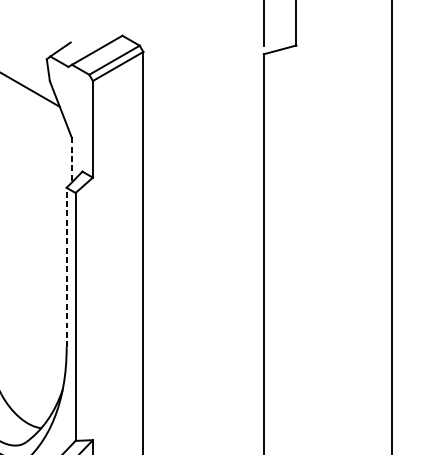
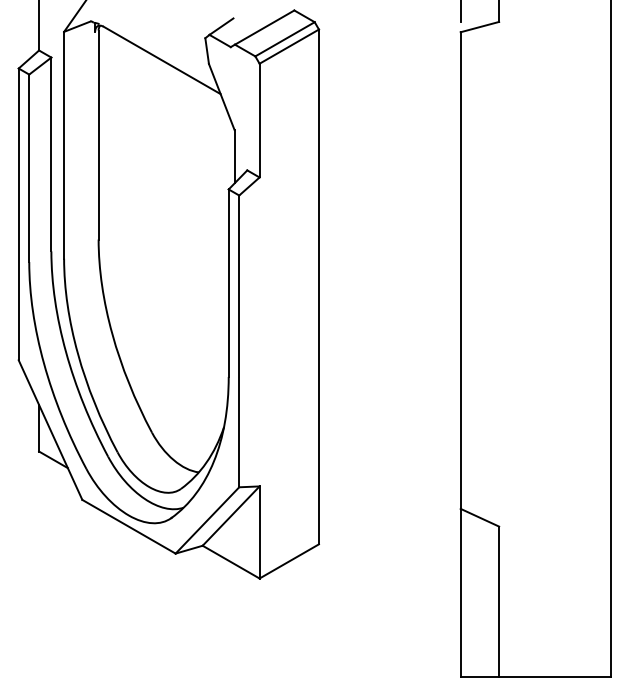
line: (71, 159) -> (234, 156), dashed -> solid
line: (66, 267) -> (228, 283), dashed -> solid

